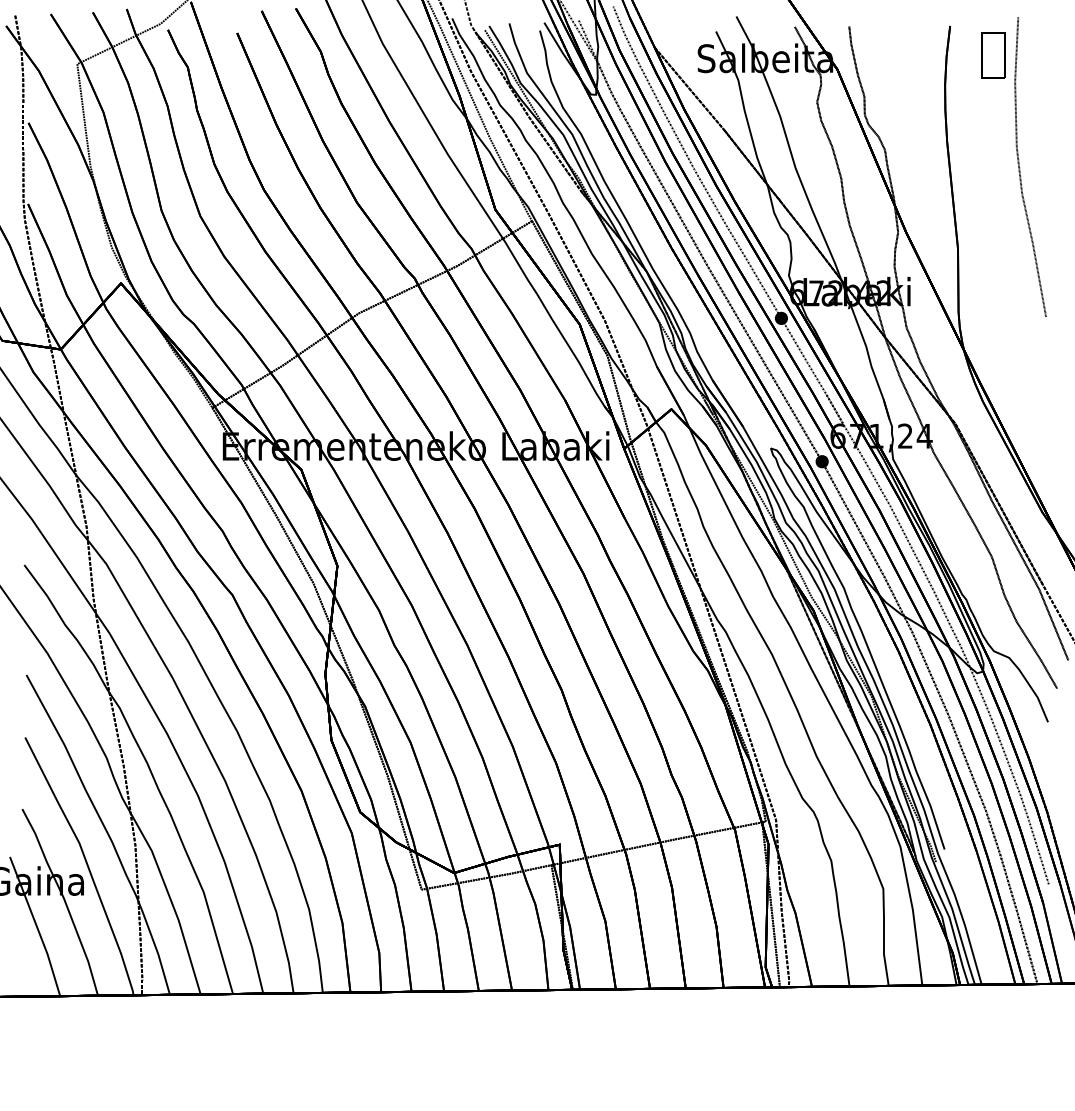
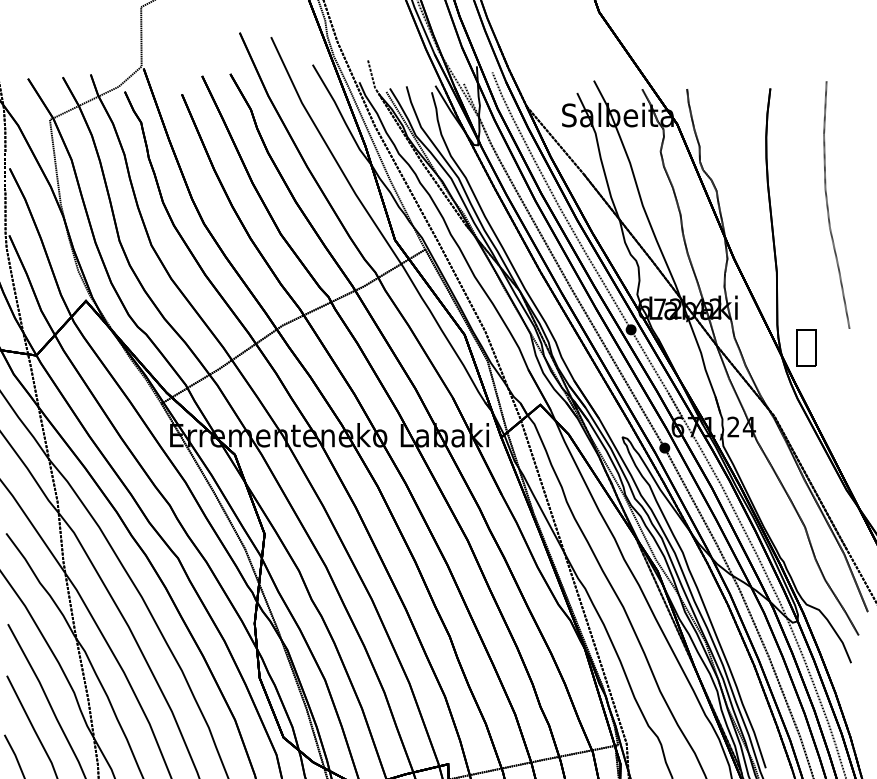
part: (993, 55) -> (806, 348), moved

